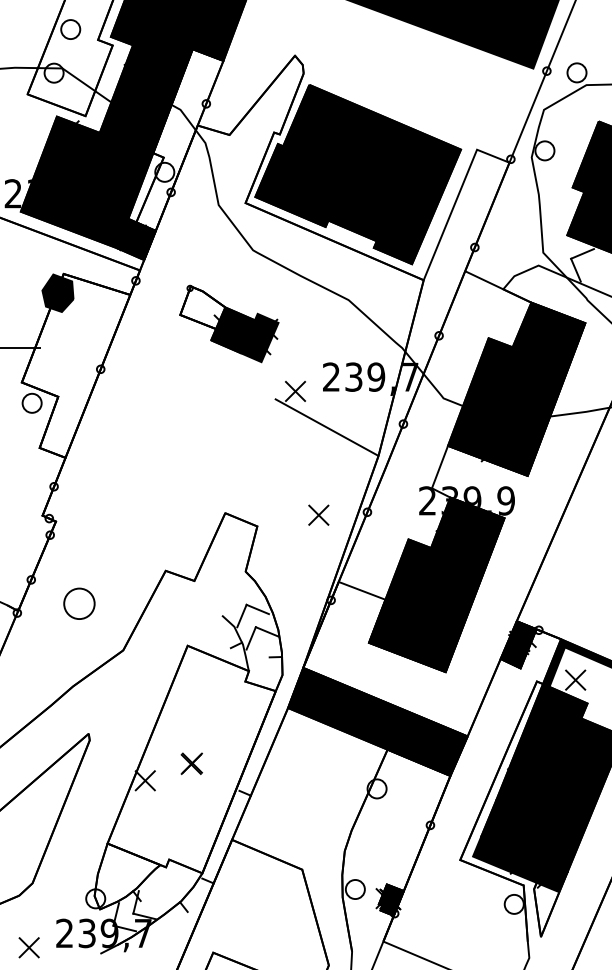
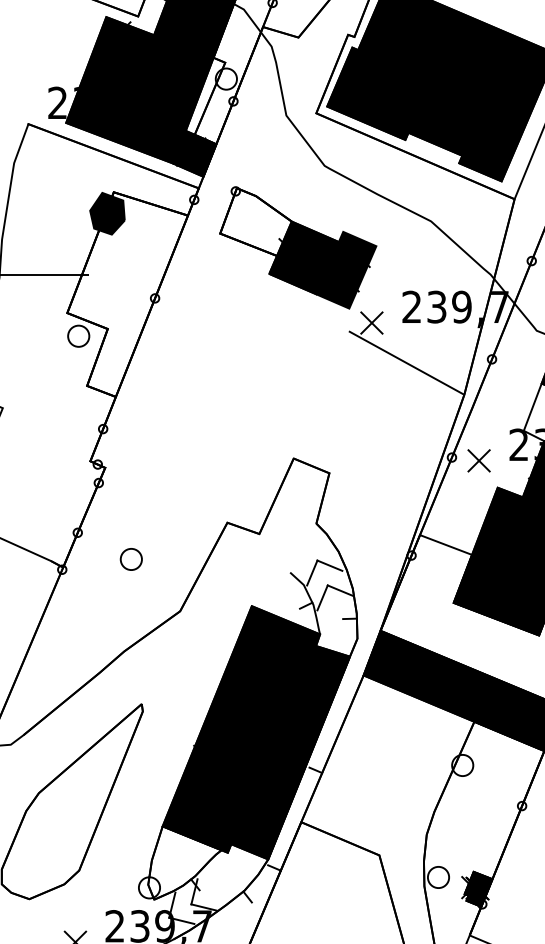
part: (229, 323) -> (298, 247), size x1.43
part: (318, 514) -> (478, 460), moved
circle: (78, 603) -> (130, 559), size x0.62
fill: (191, 759) -> (256, 732), added

